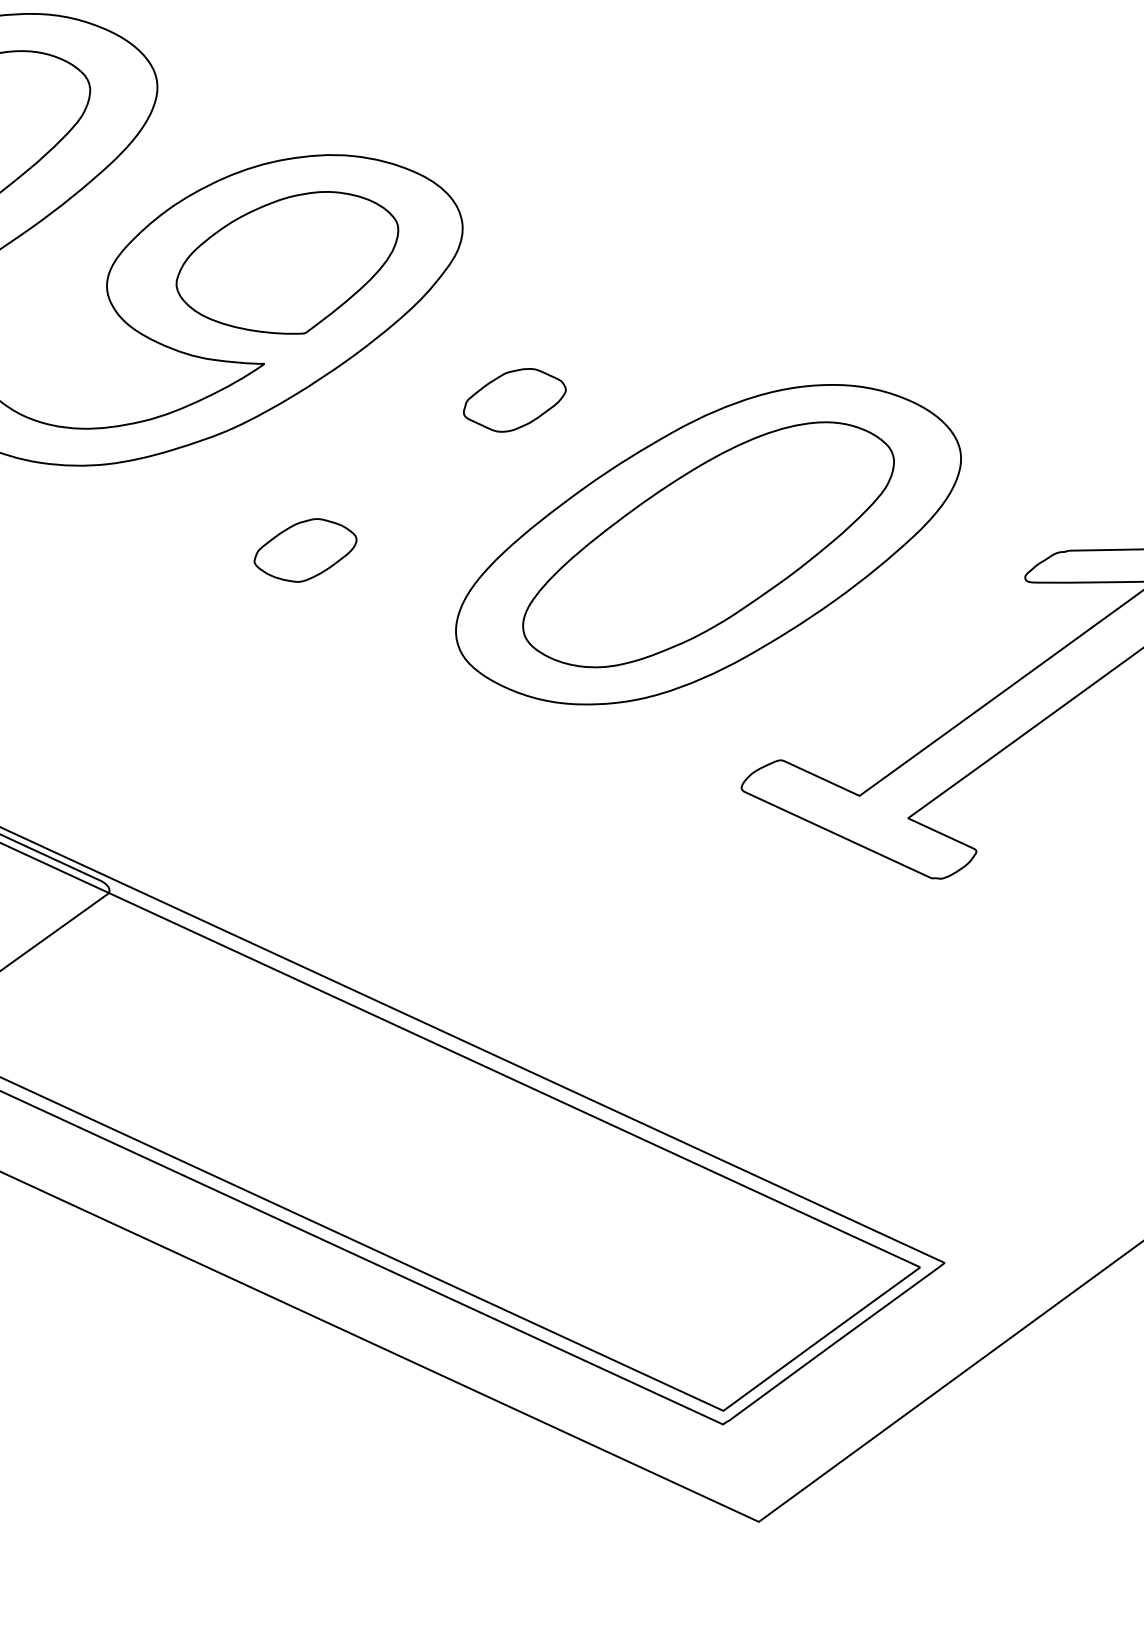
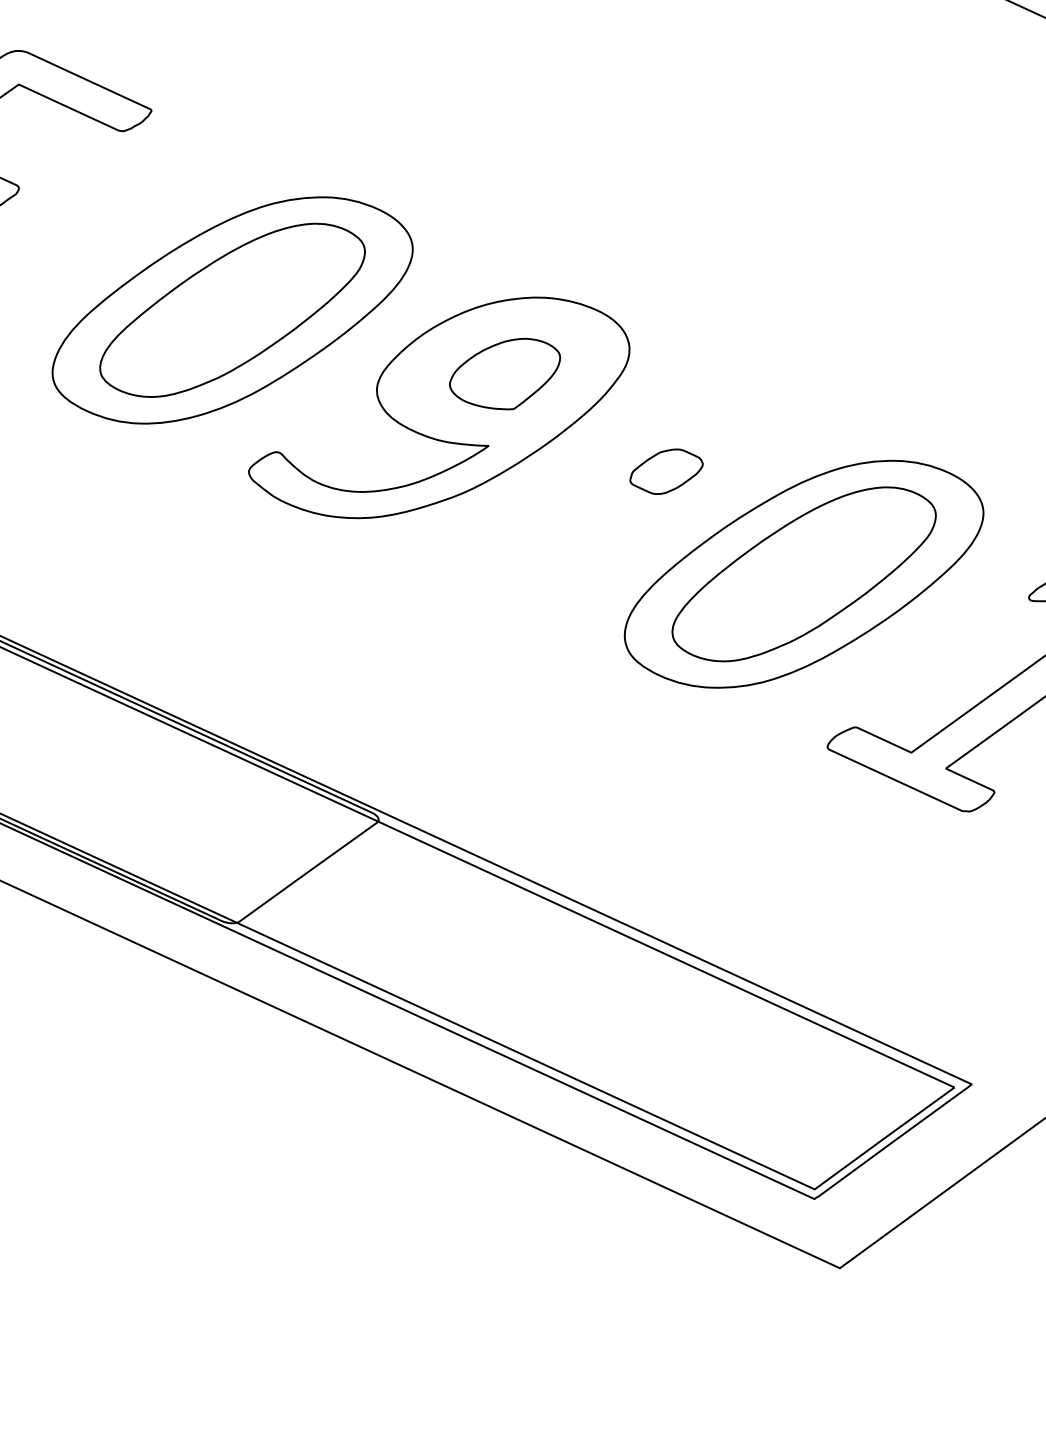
part: (286, 261) -> (504, 373), size x0.7
part: (304, 550) -> (517, 578), removed

